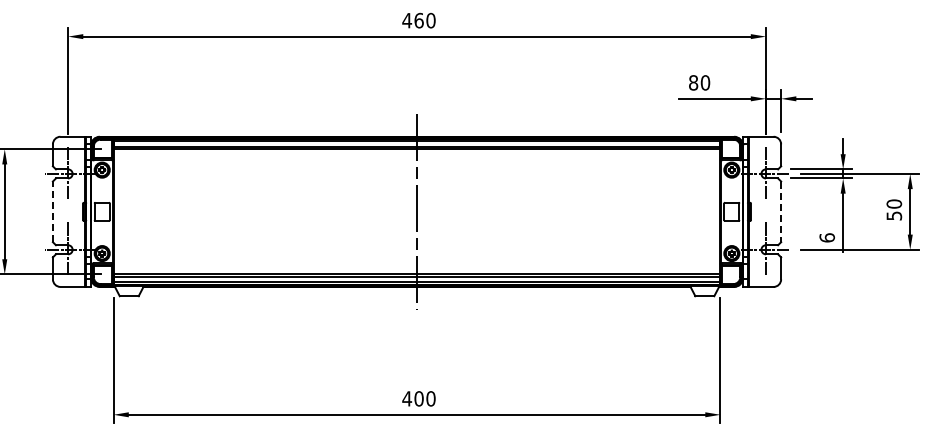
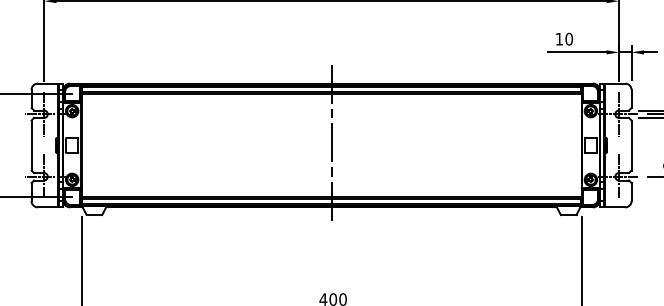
text: (693, 82) -> (559, 38), 80 -> 10
line: (52, 211) -> (31, 145), dashed -> solid
line: (781, 212) -> (631, 146), dashed -> solid

